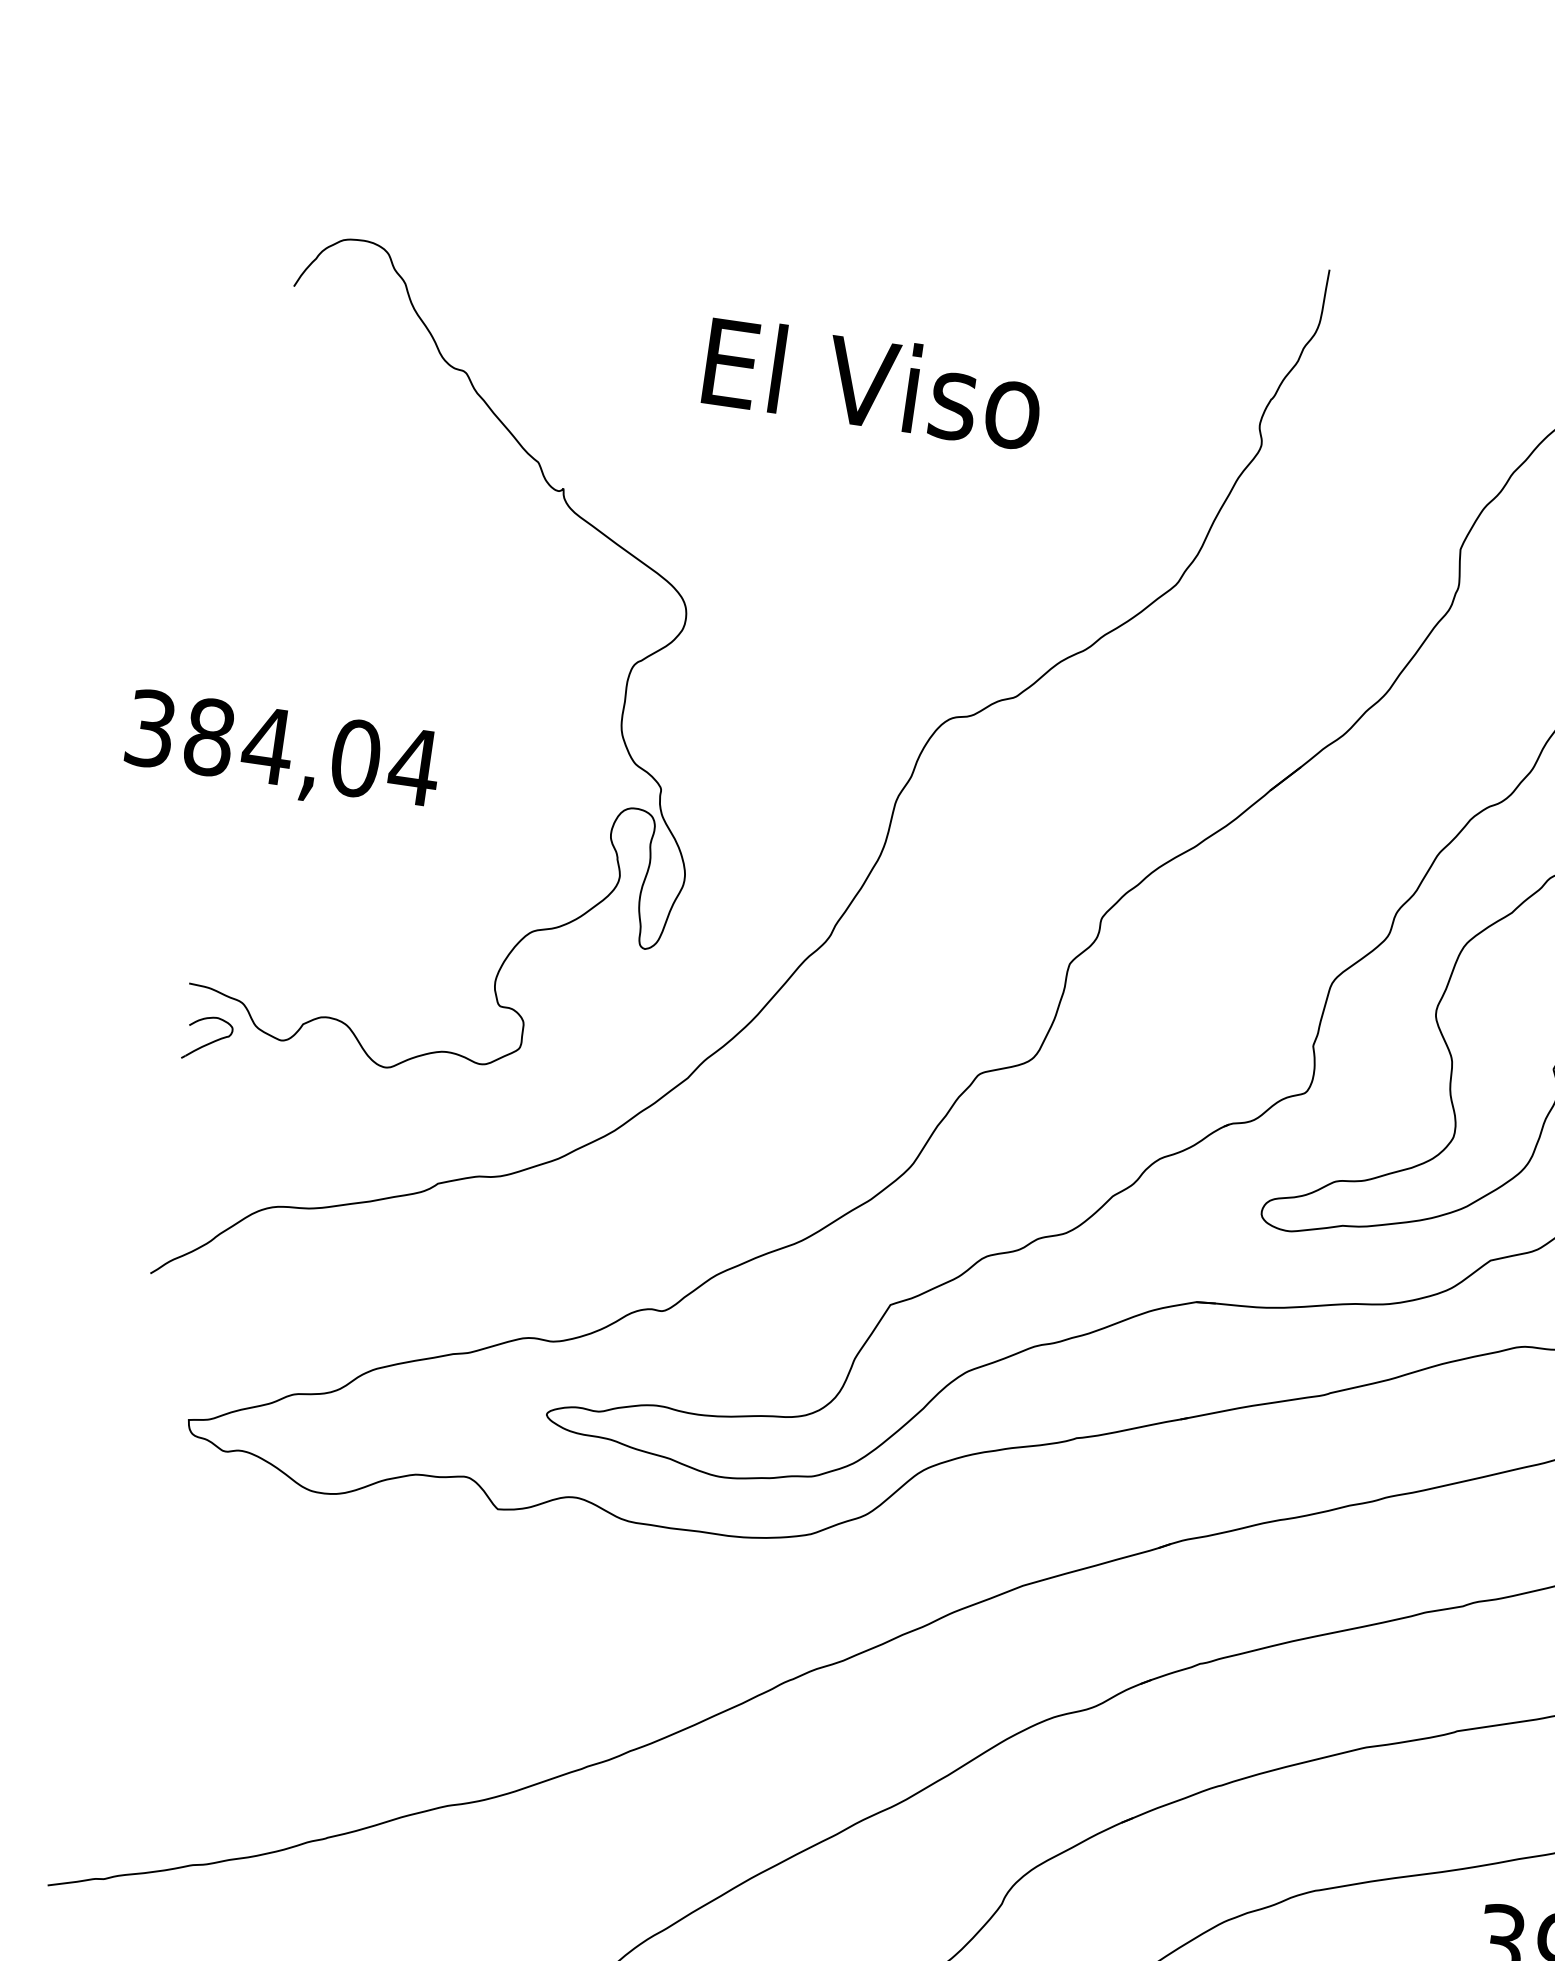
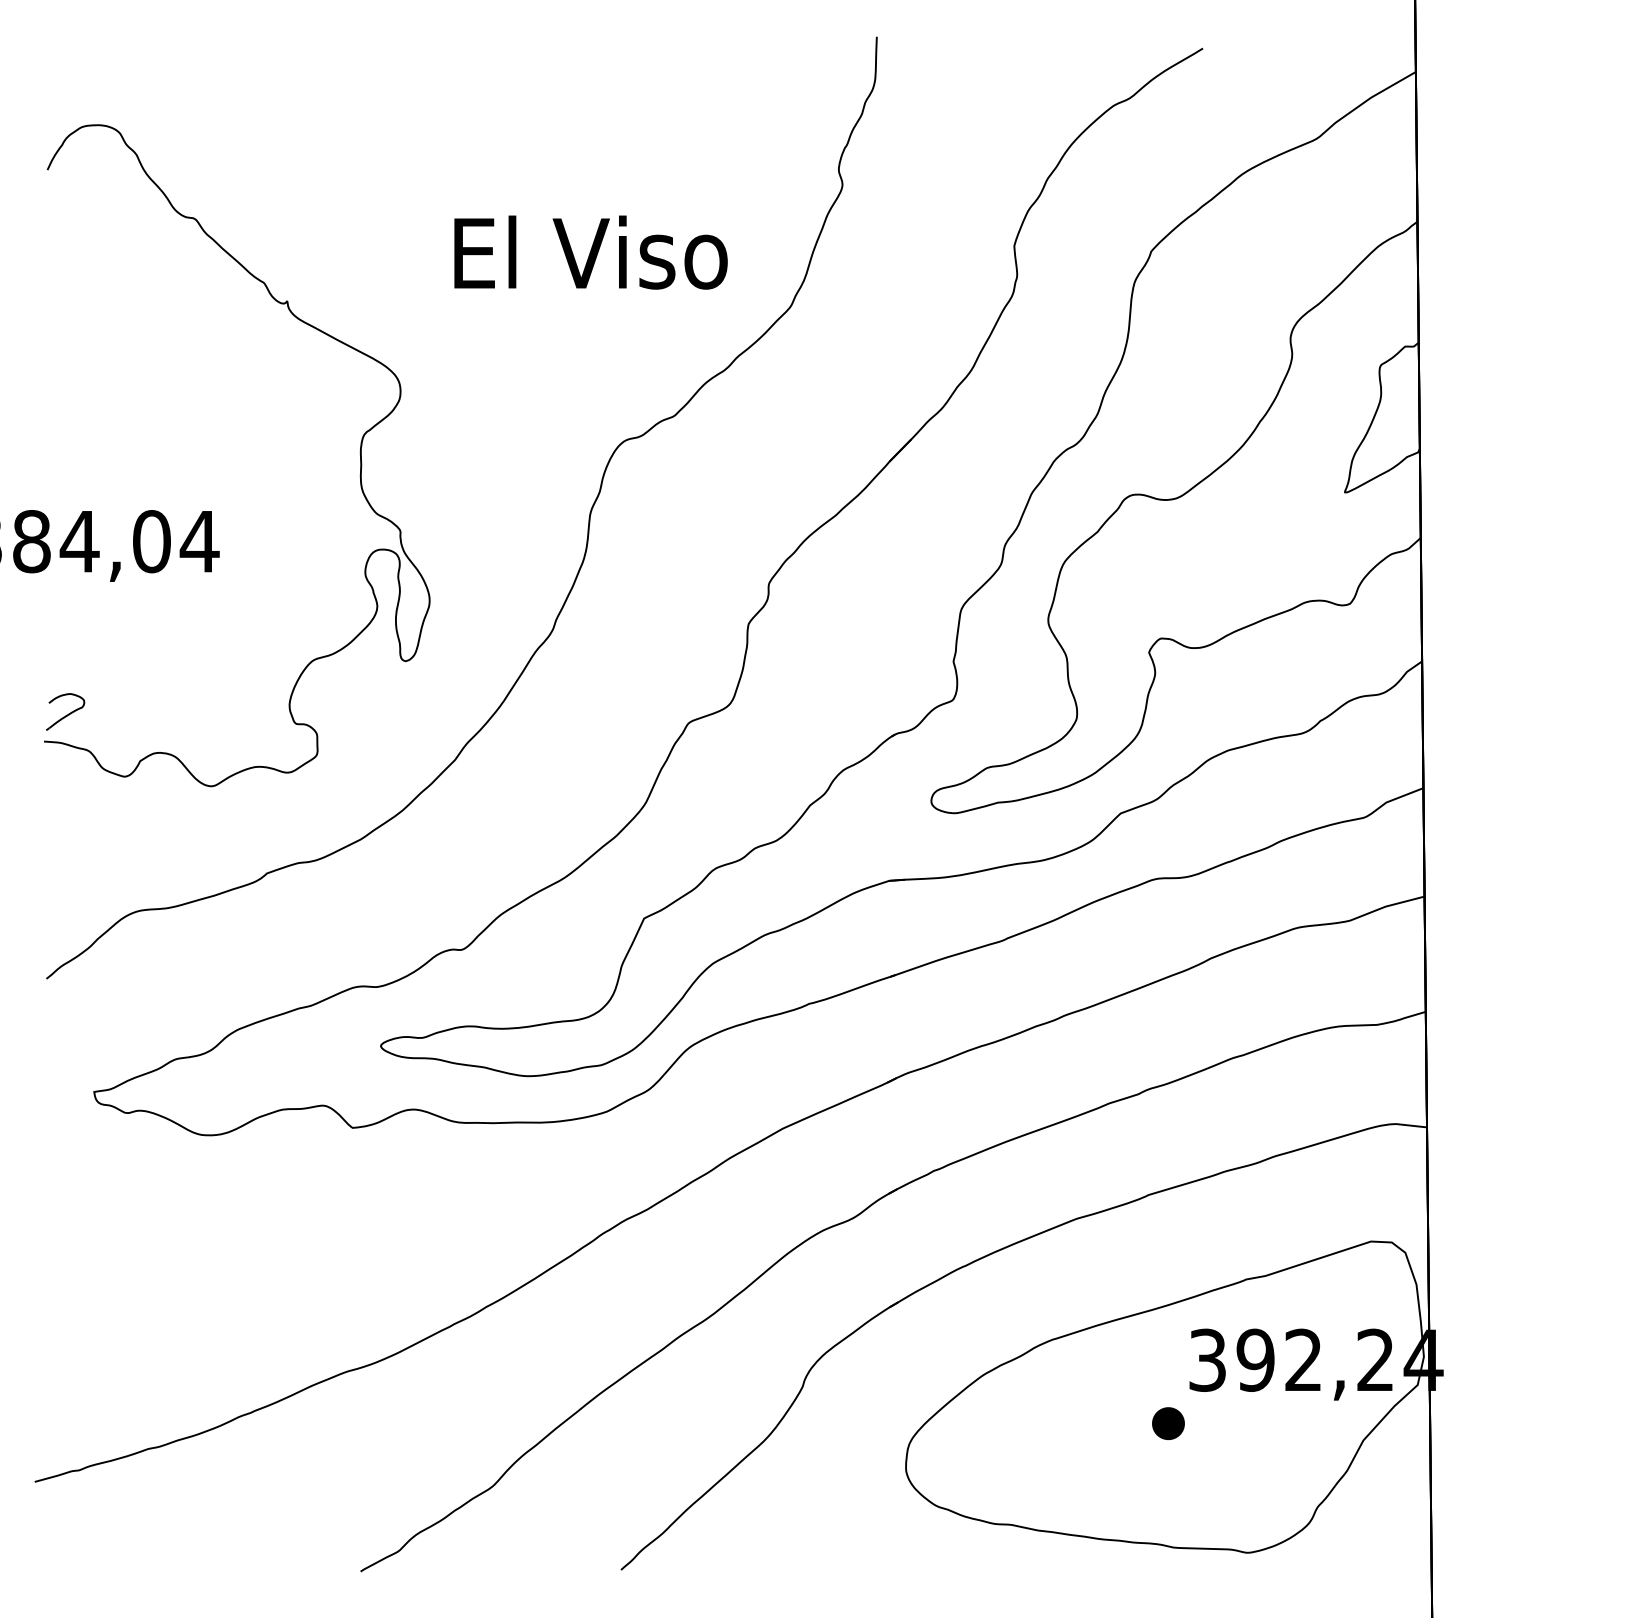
text: (873, 383) -> (590, 252), moved
part: (208, 1038) -> (65, 711), moved

